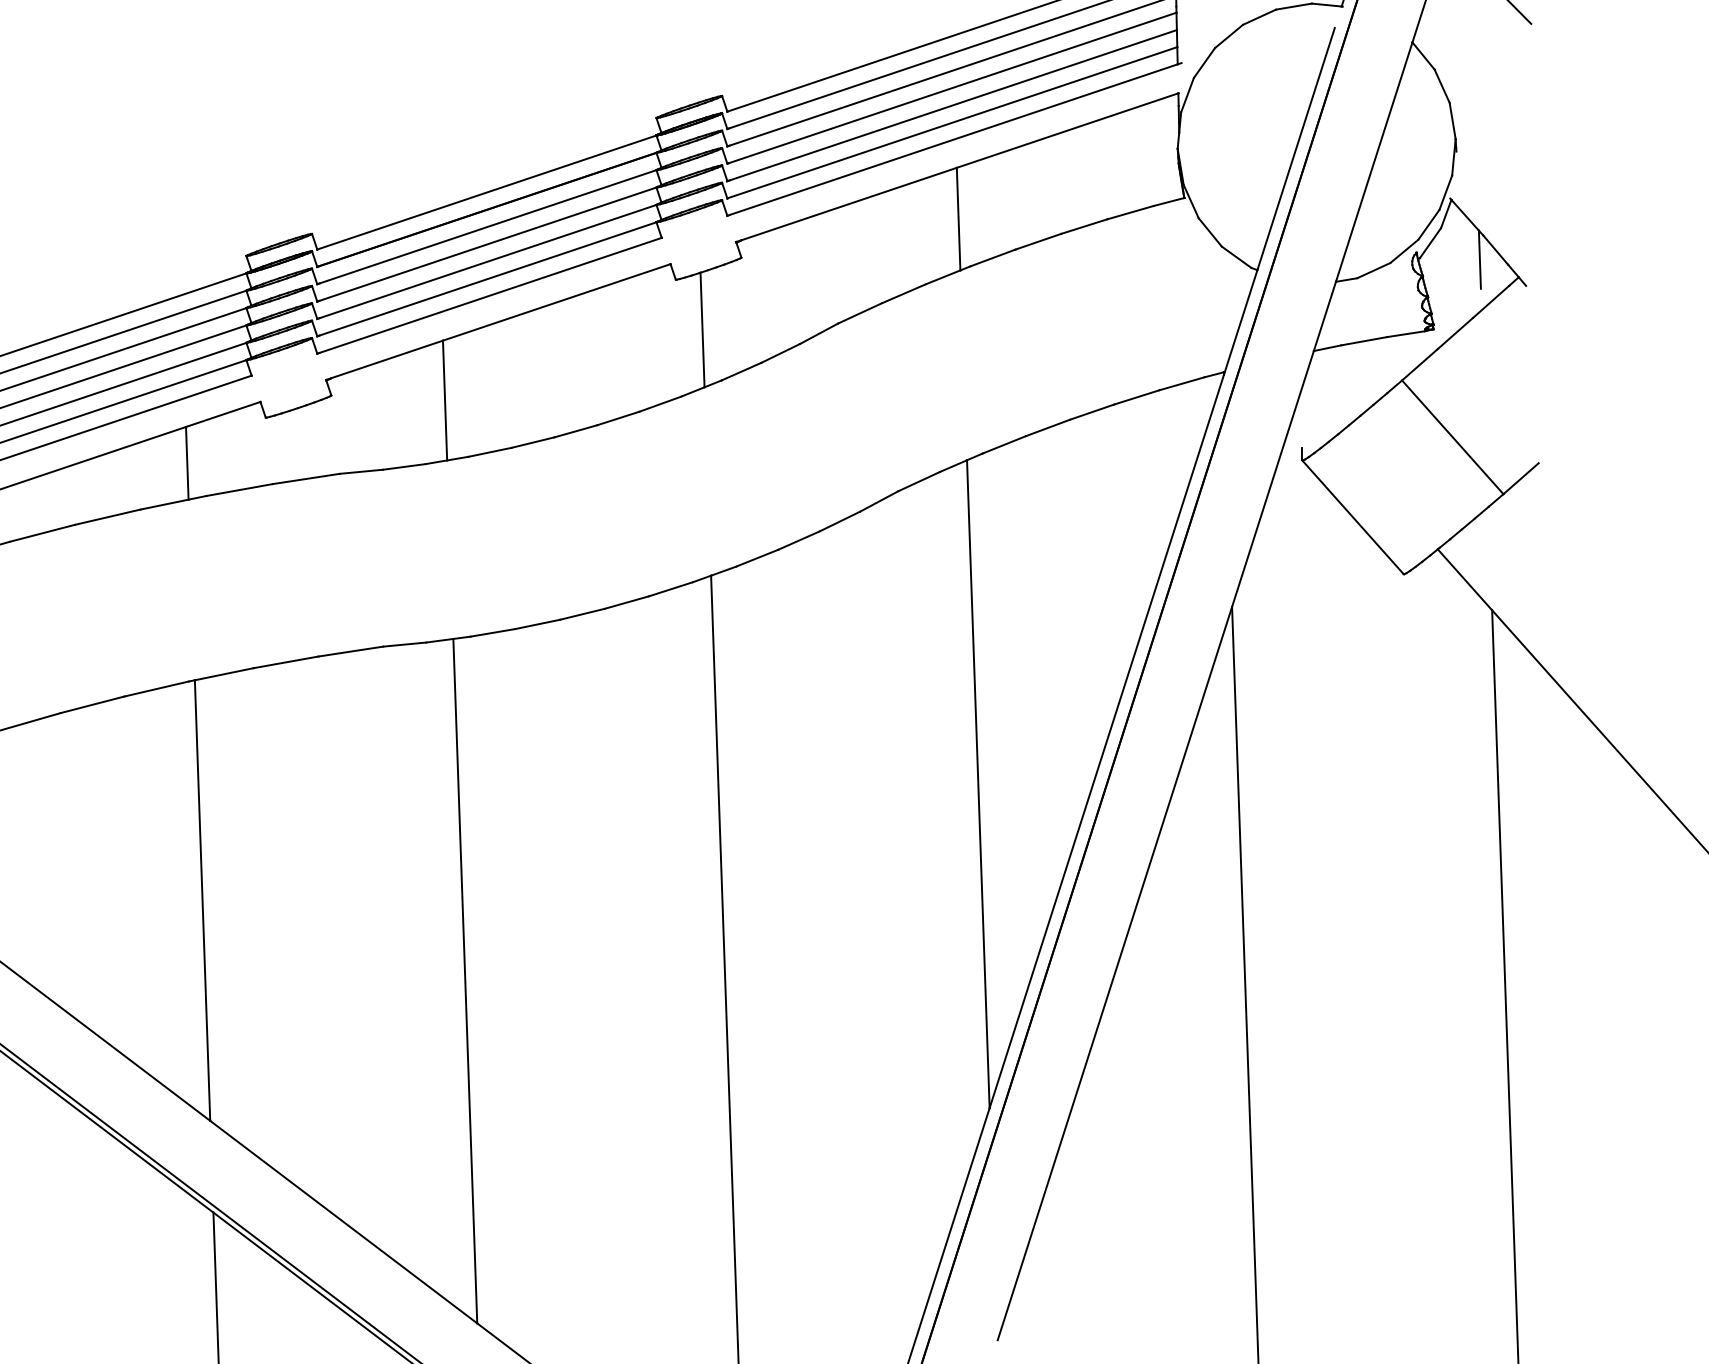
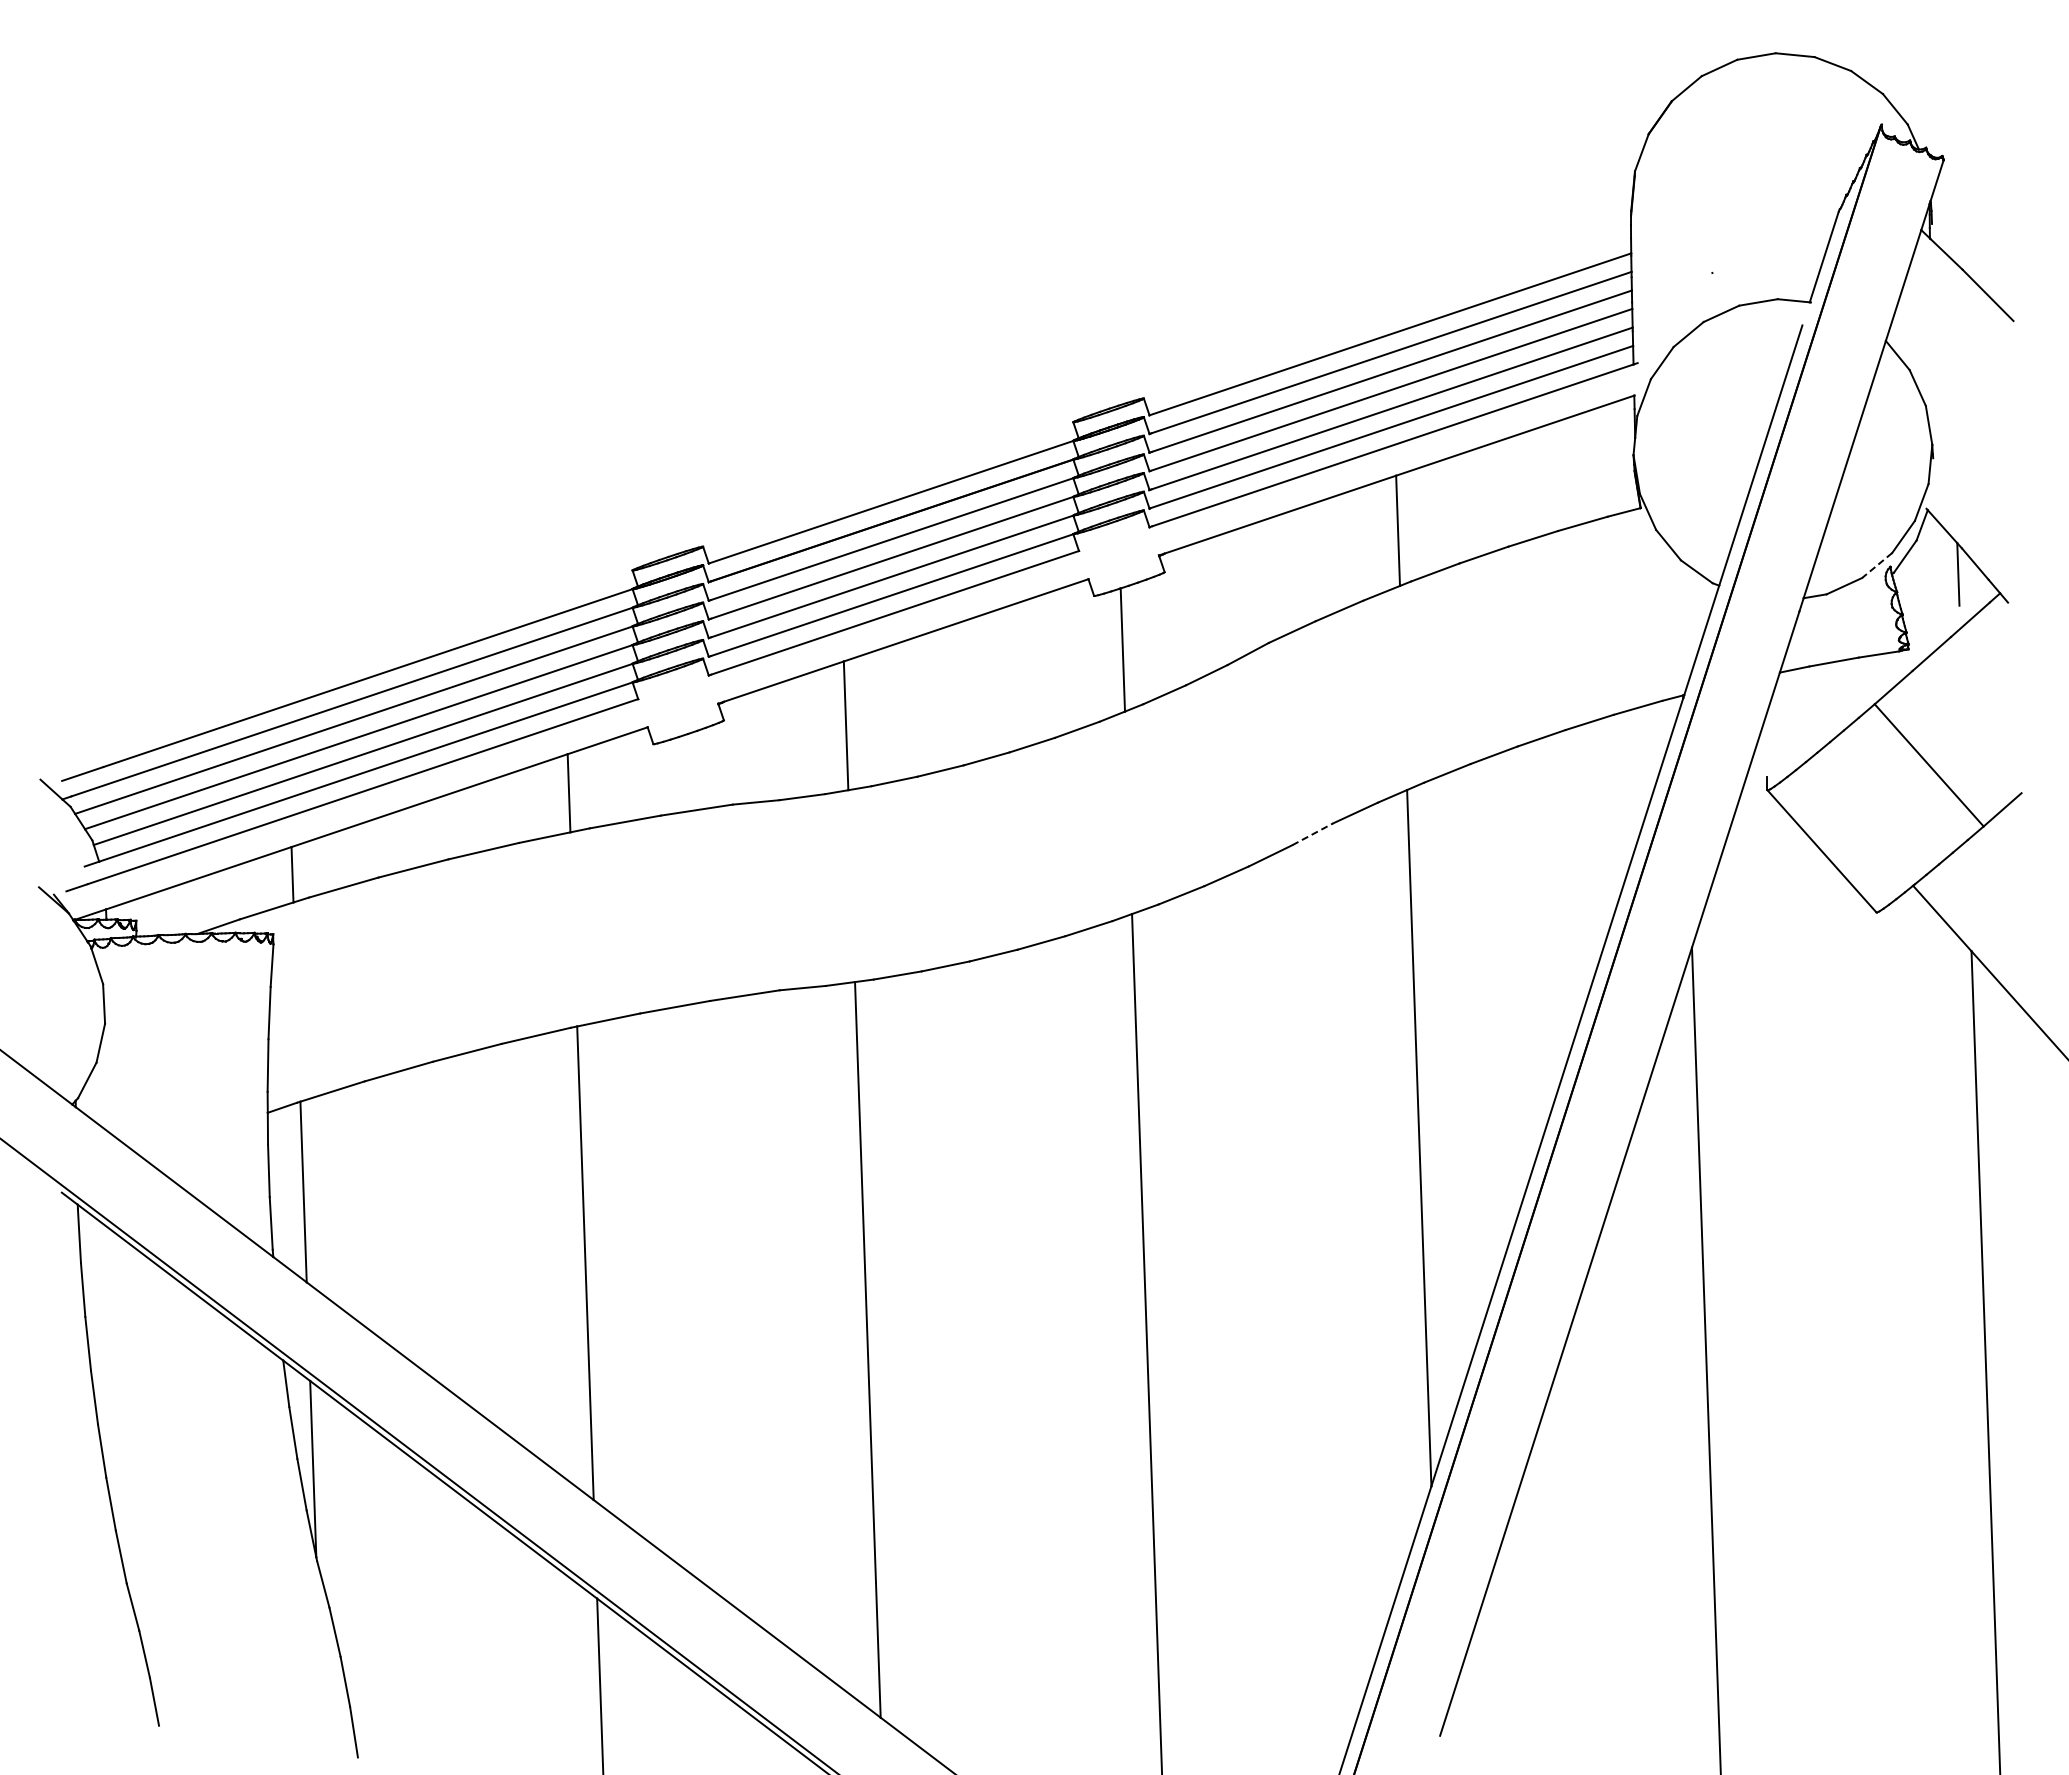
line: (1404, 251) -> (1877, 565), solid -> dashed
line: (879, 501) -> (1313, 834), solid -> dashed

